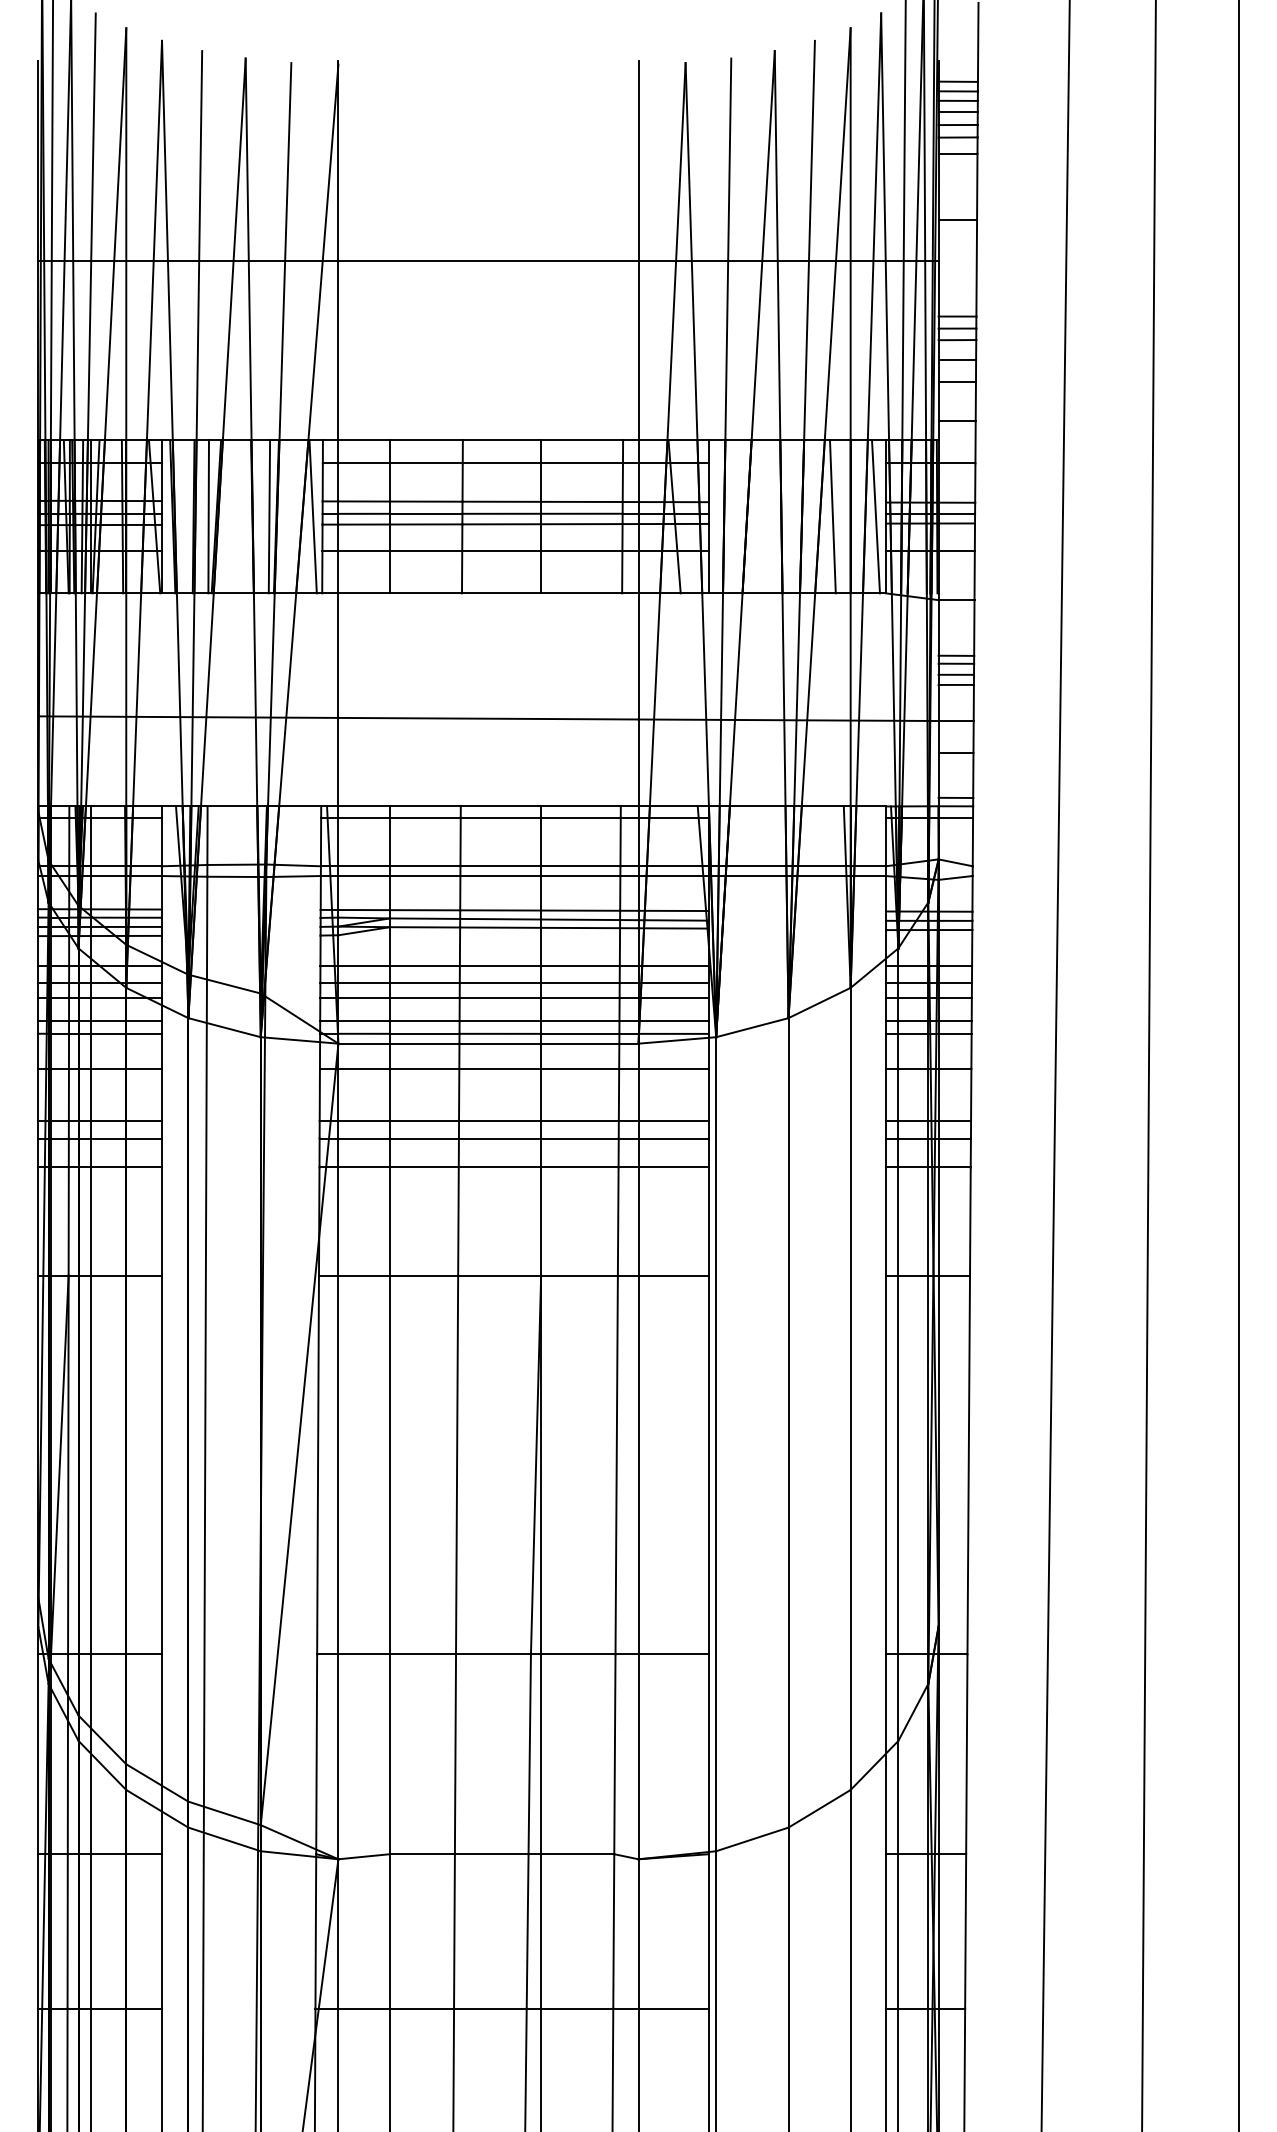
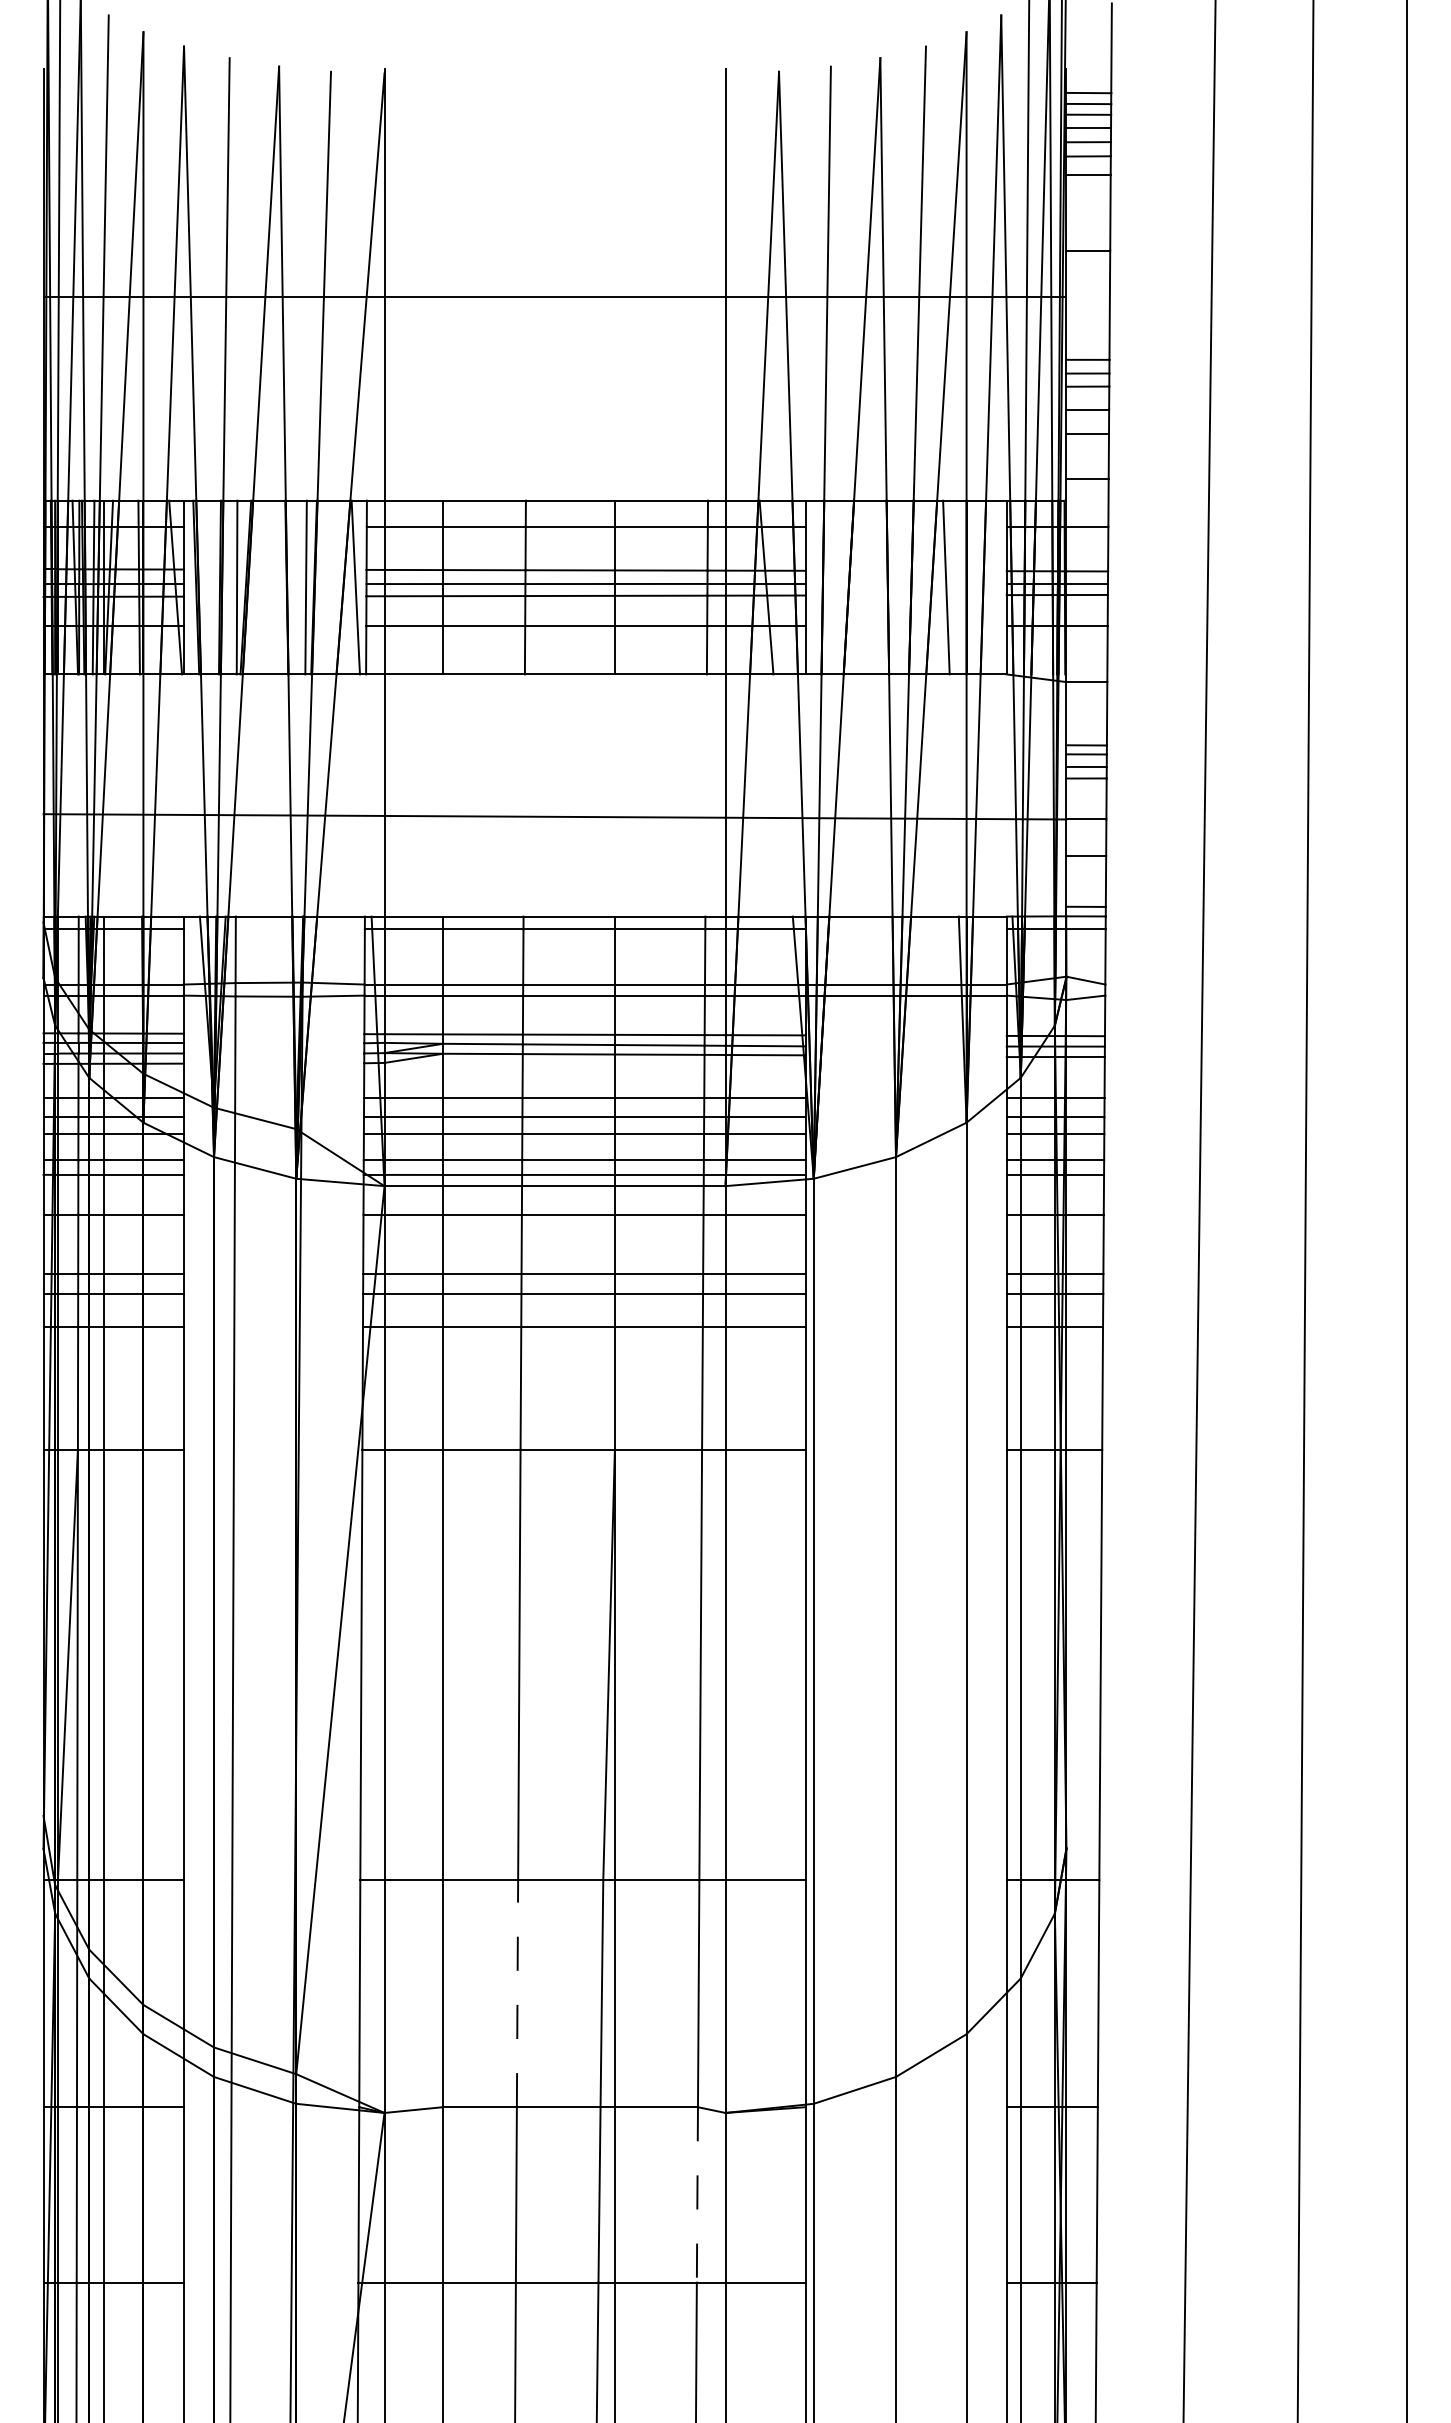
line: (875, 516) -> (994, 587), removed
line: (455, 1754) -> (517, 1993), solid -> dashed
line: (613, 1931) -> (697, 2194), solid -> dashed

